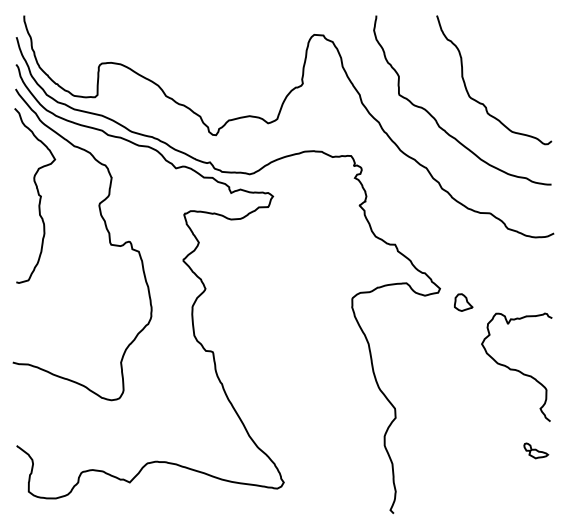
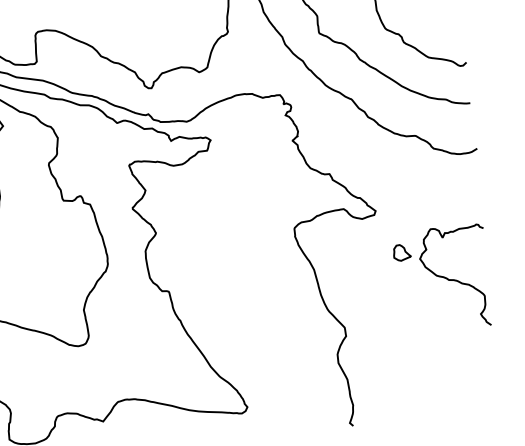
part: (463, 302) -> (401, 252), moved
part: (536, 450) -> (481, 353), removed

